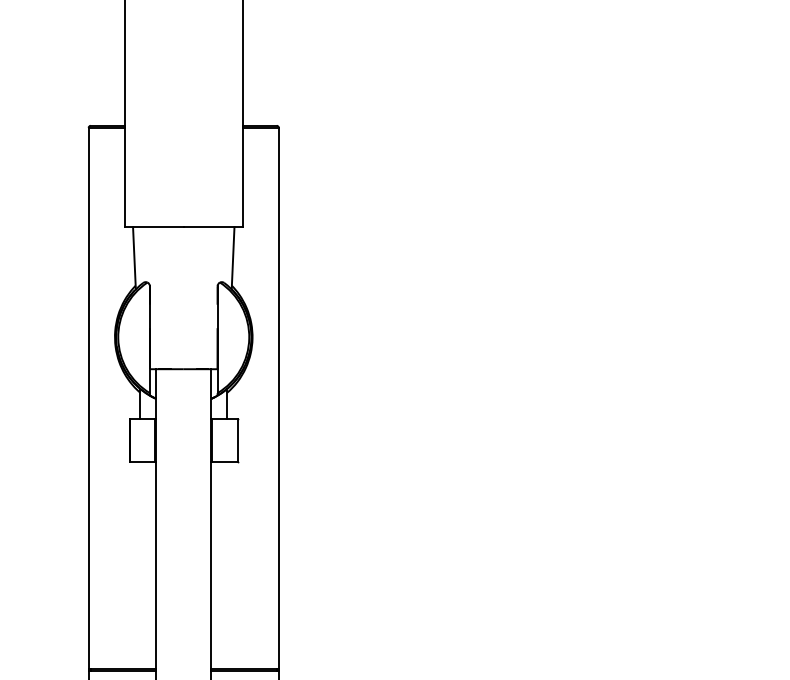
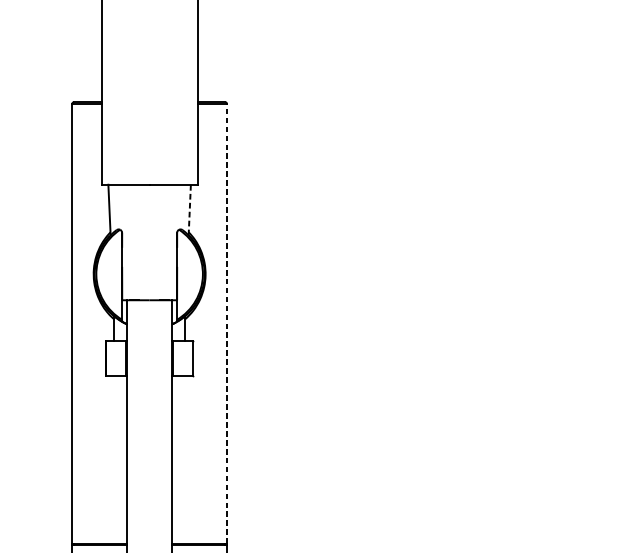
line: (233, 257) -> (190, 209), solid -> dashed
line: (278, 397) -> (226, 323), solid -> dashed

